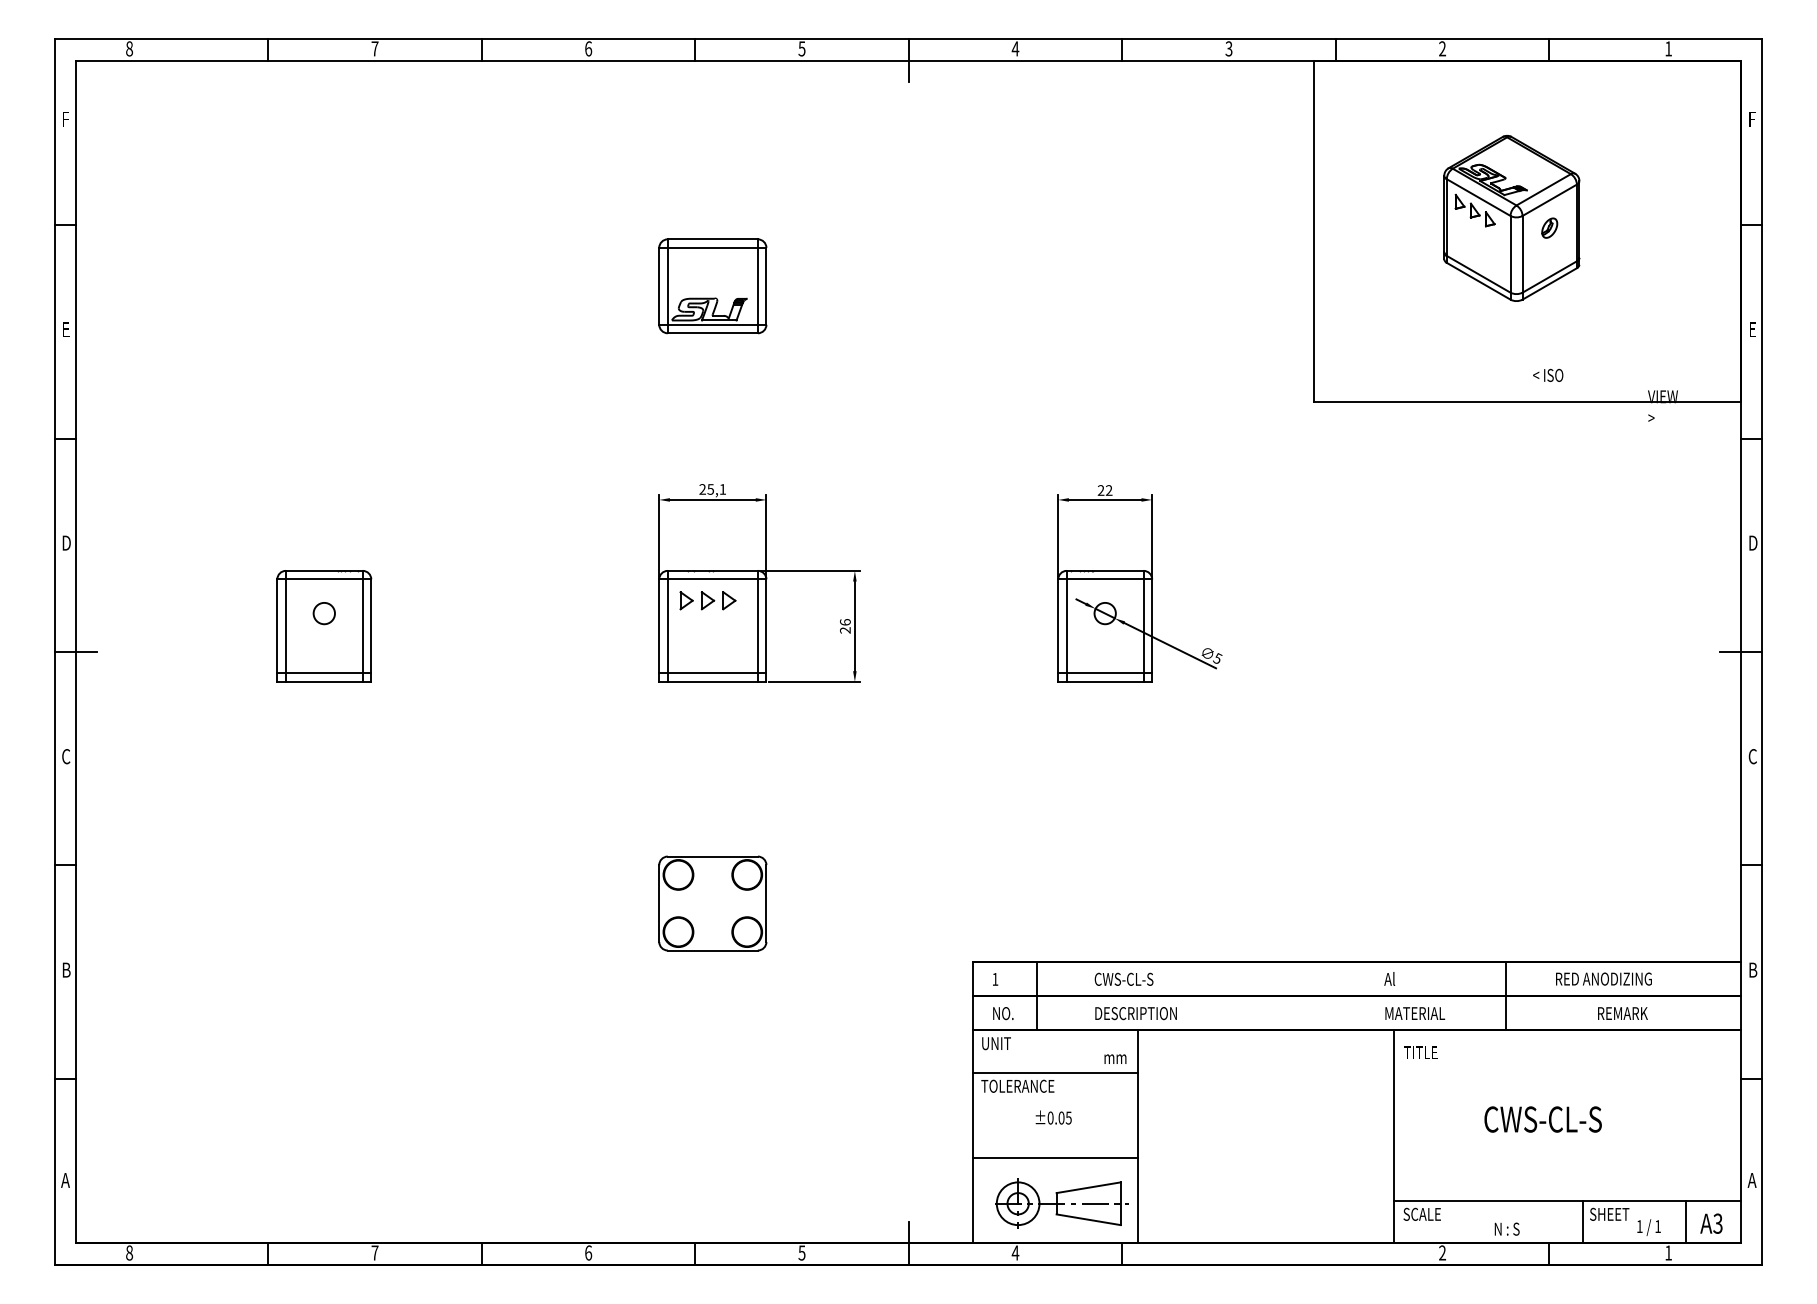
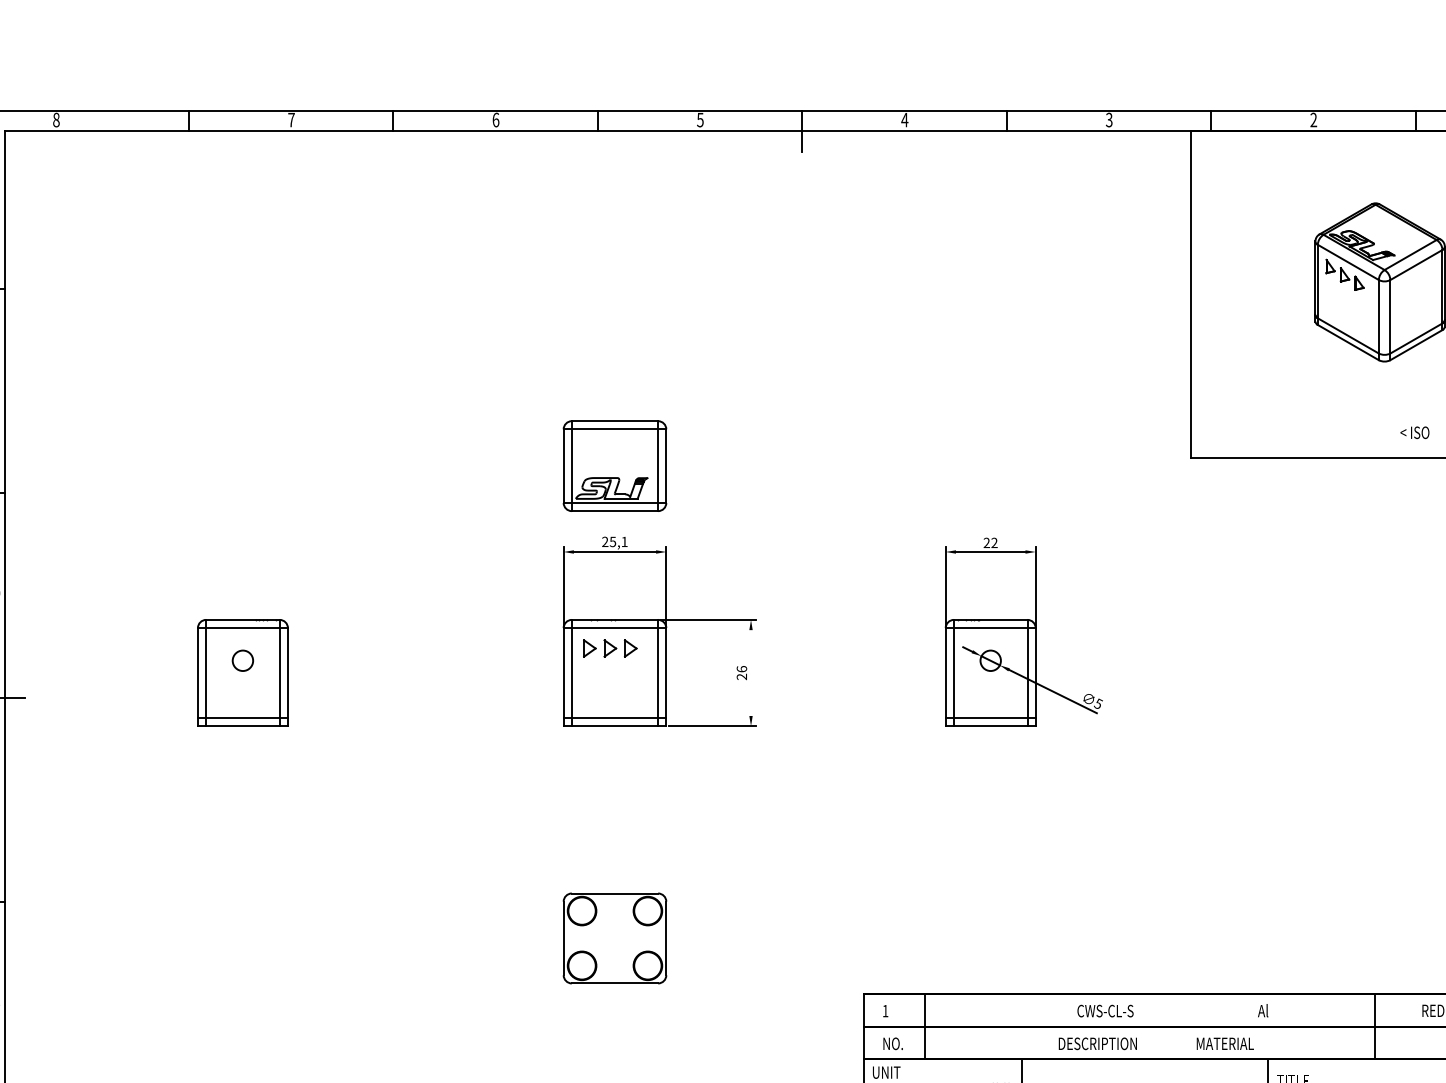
part: (1549, 227) -> (1416, 291), removed
part: (712, 286) -> (614, 466), moved
line: (854, 626) -> (750, 673), removed
text: (1123, 978) -> (1104, 1010), moved
text: (1135, 1013) -> (1097, 1043), moved
text: (1415, 1013) -> (1225, 1043), moved

